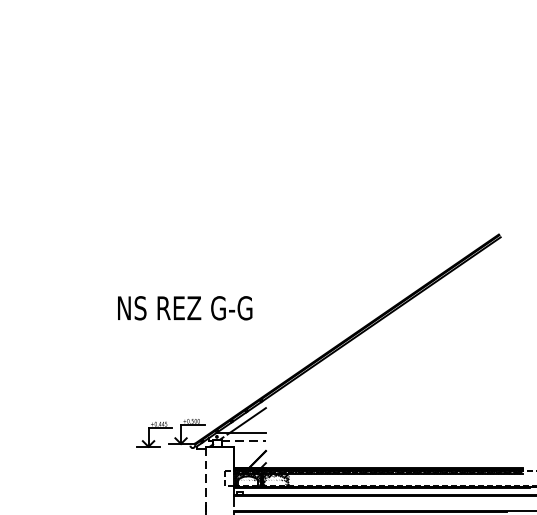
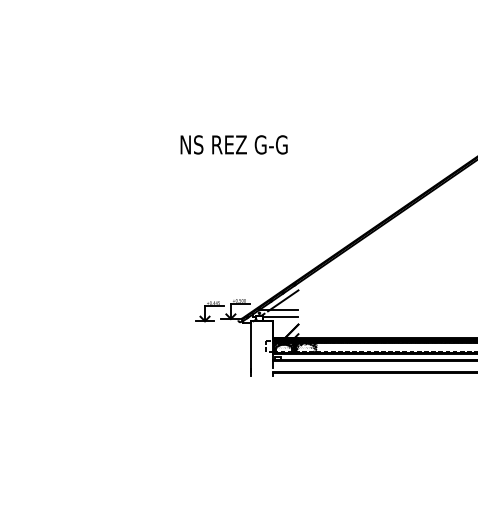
text: (184, 307) -> (233, 144), moved
line: (243, 440) -> (280, 316), dashed -> solid
line: (205, 476) -> (250, 344), dashed -> solid

